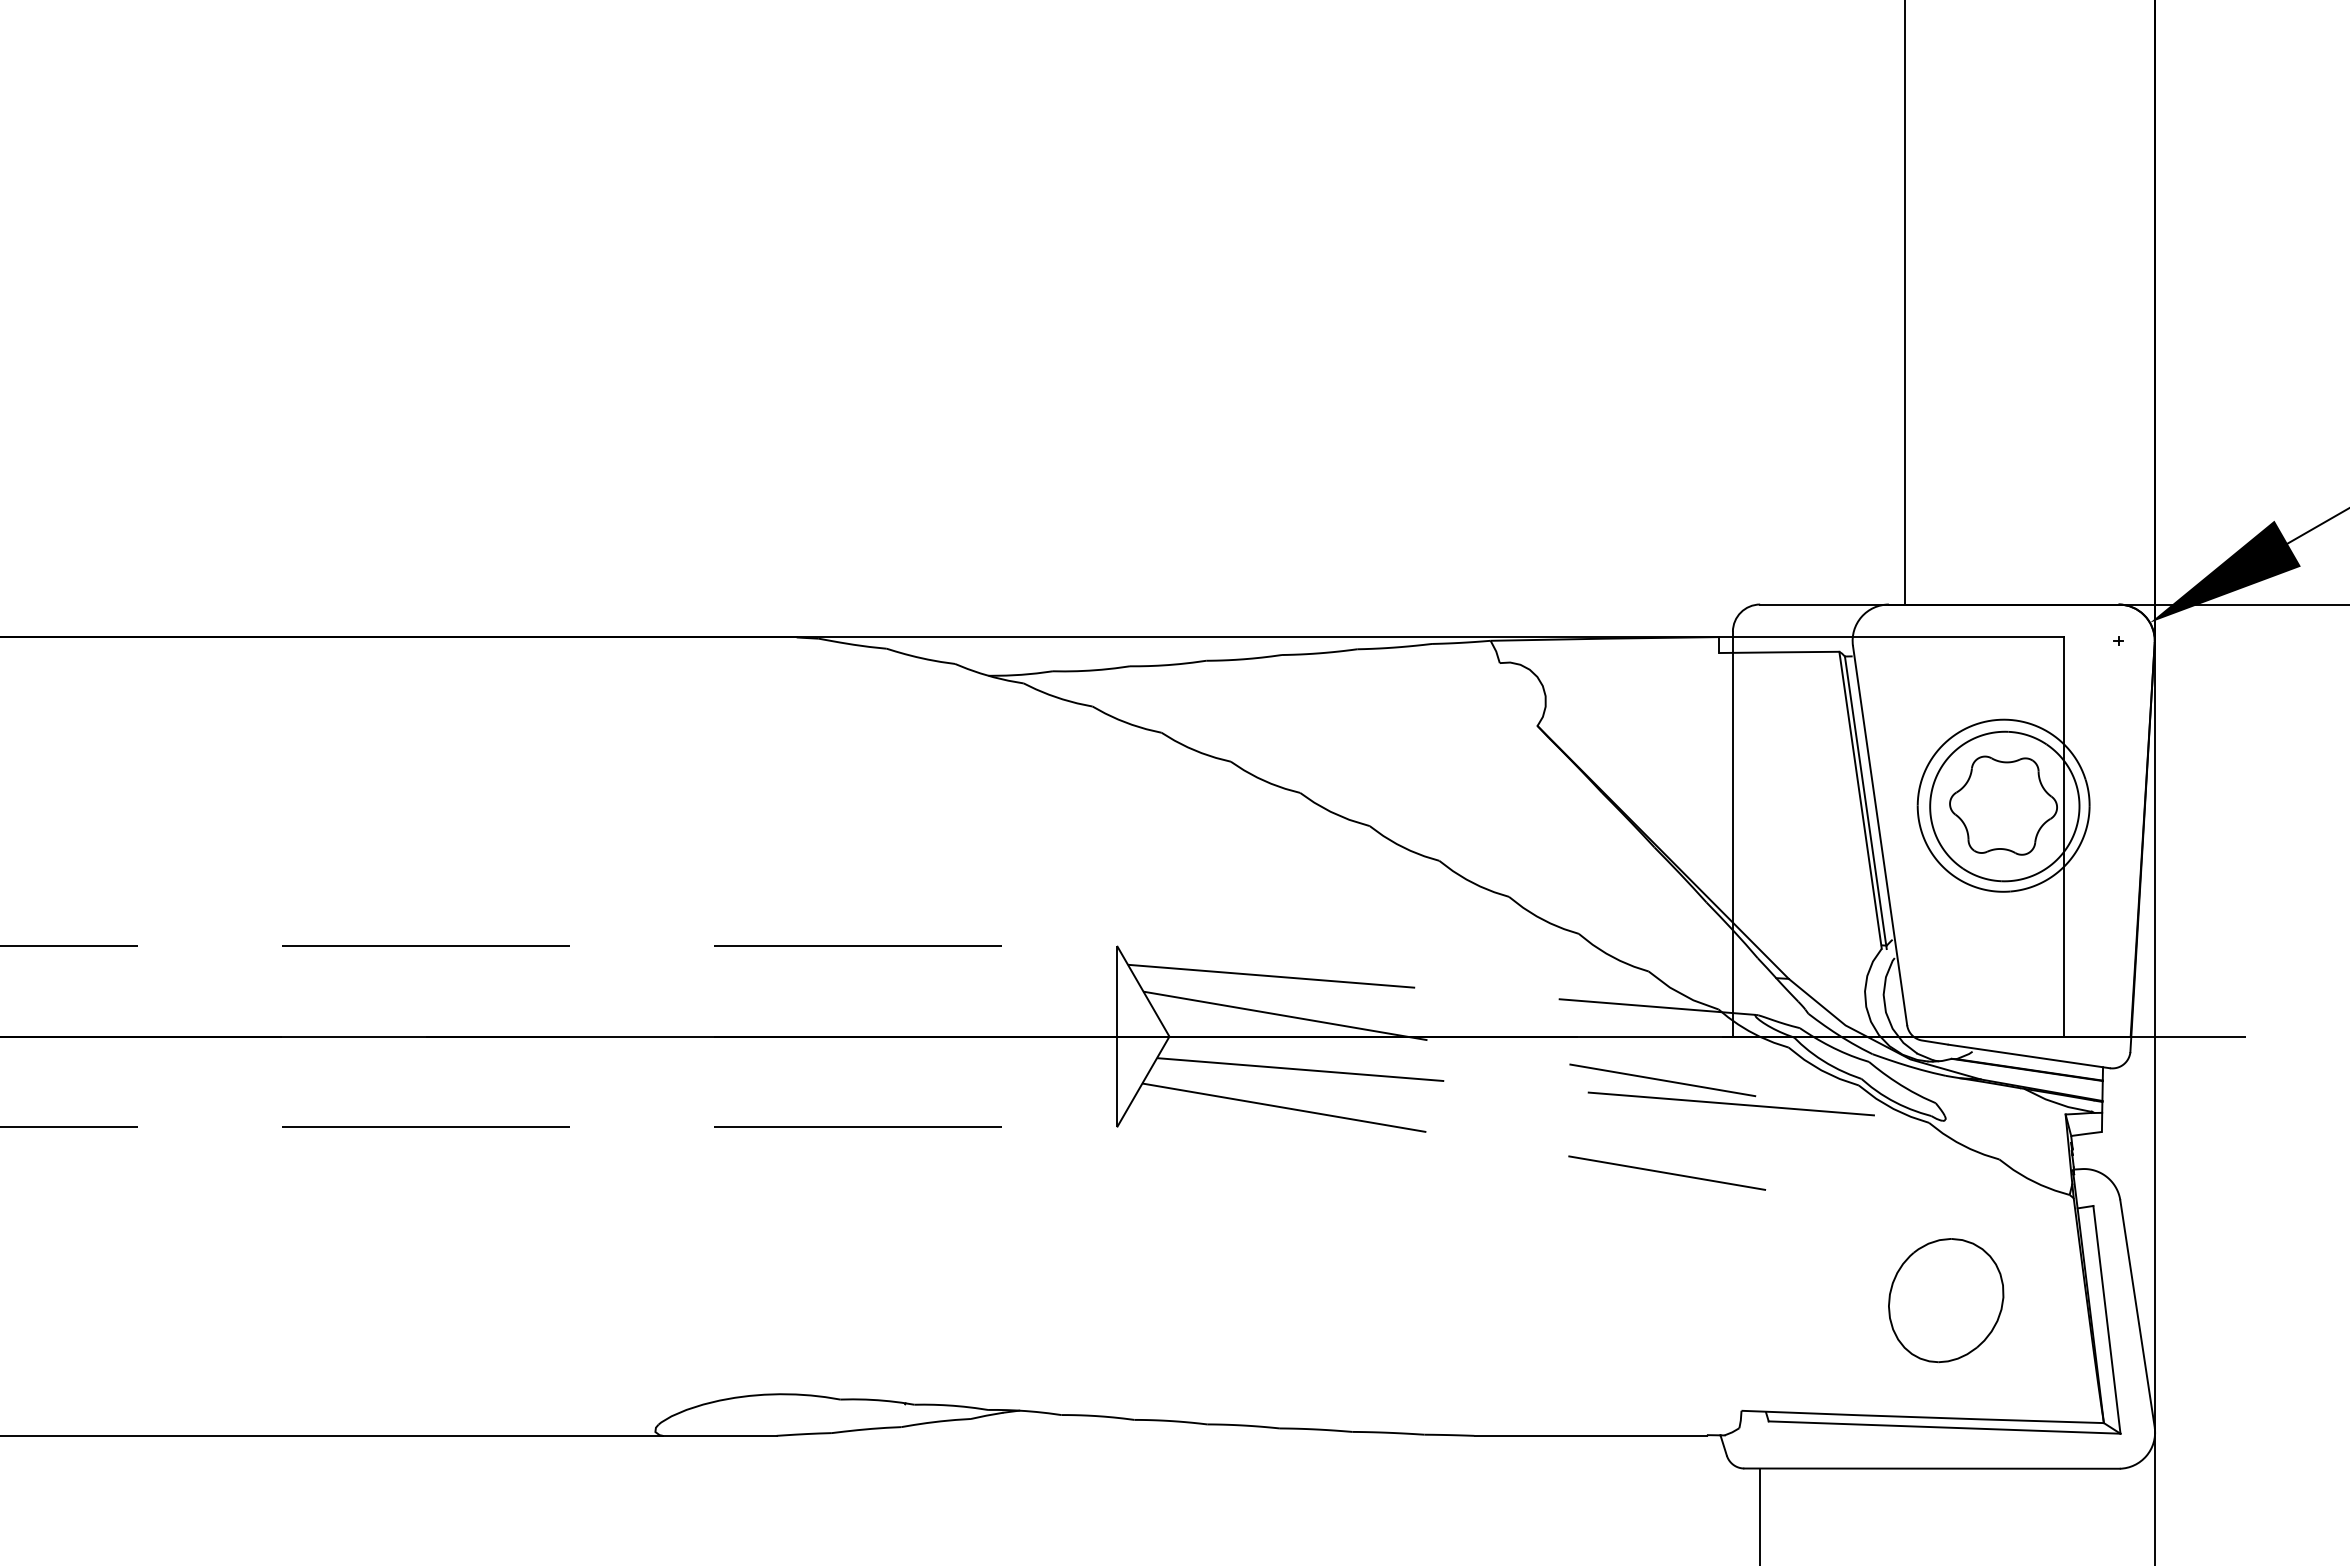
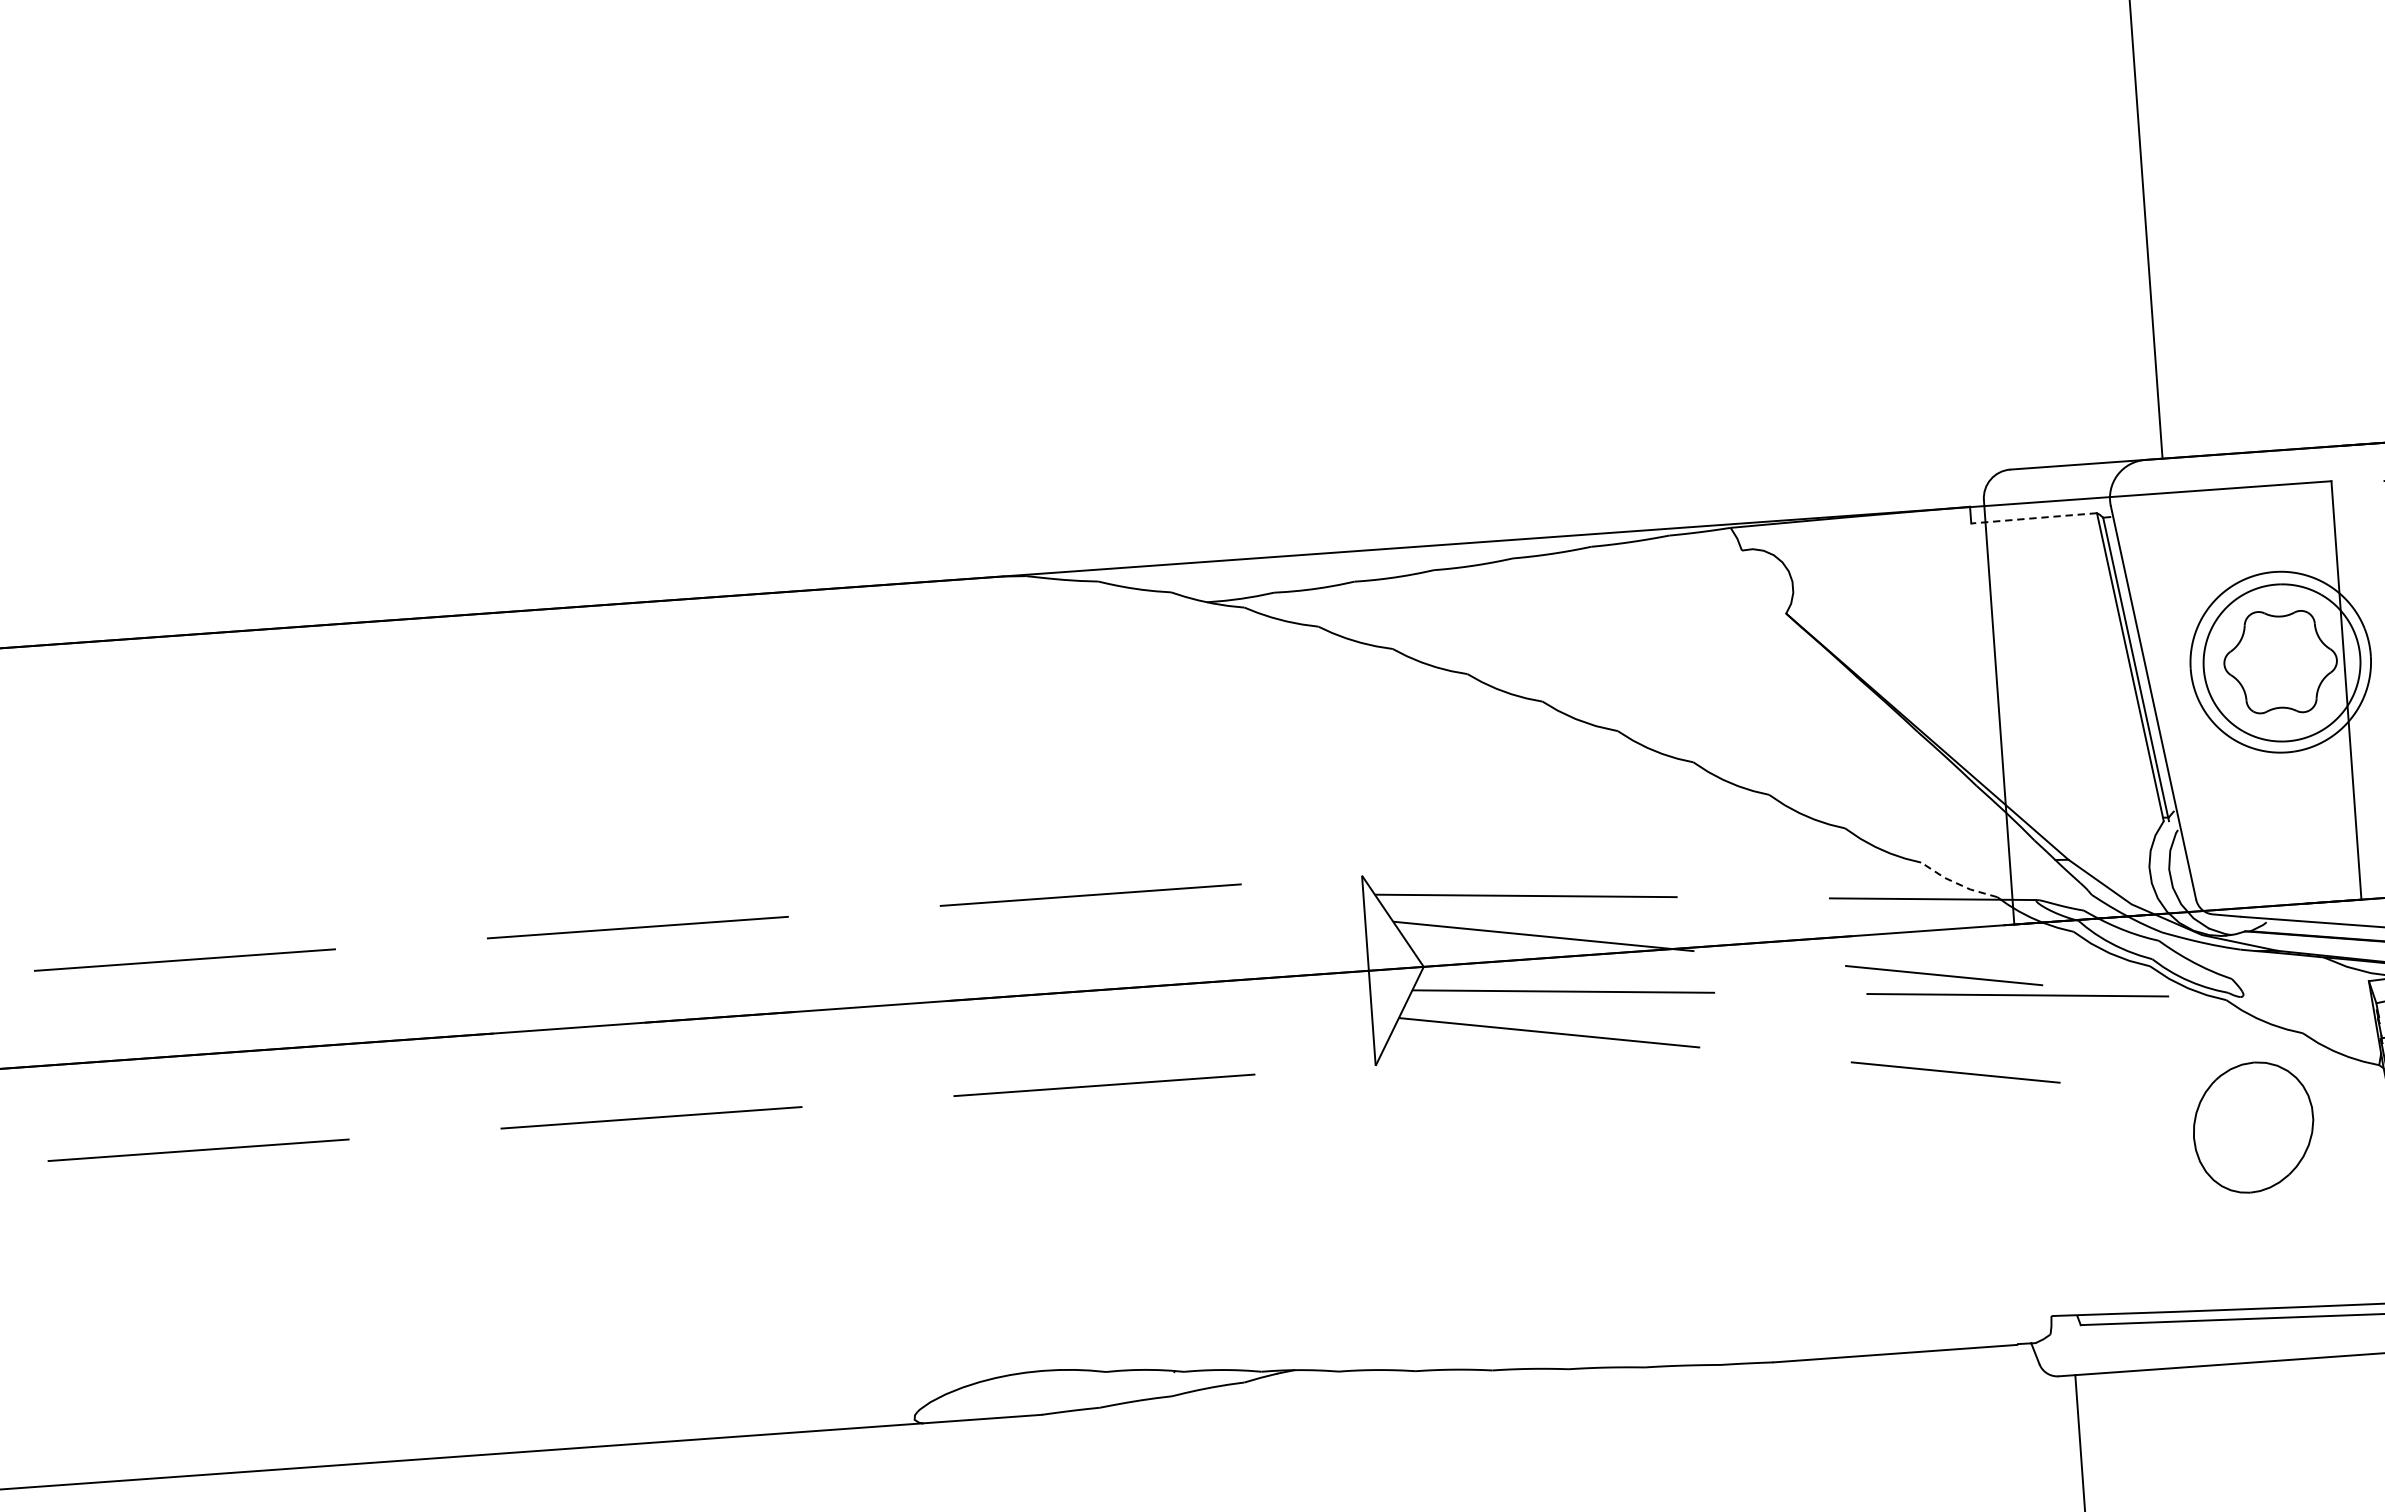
line: (1779, 652) -> (2034, 518), solid -> dashed
line: (1681, 993) -> (1957, 883), solid -> dashed
part: (1946, 1300) -> (2253, 1127), moved

